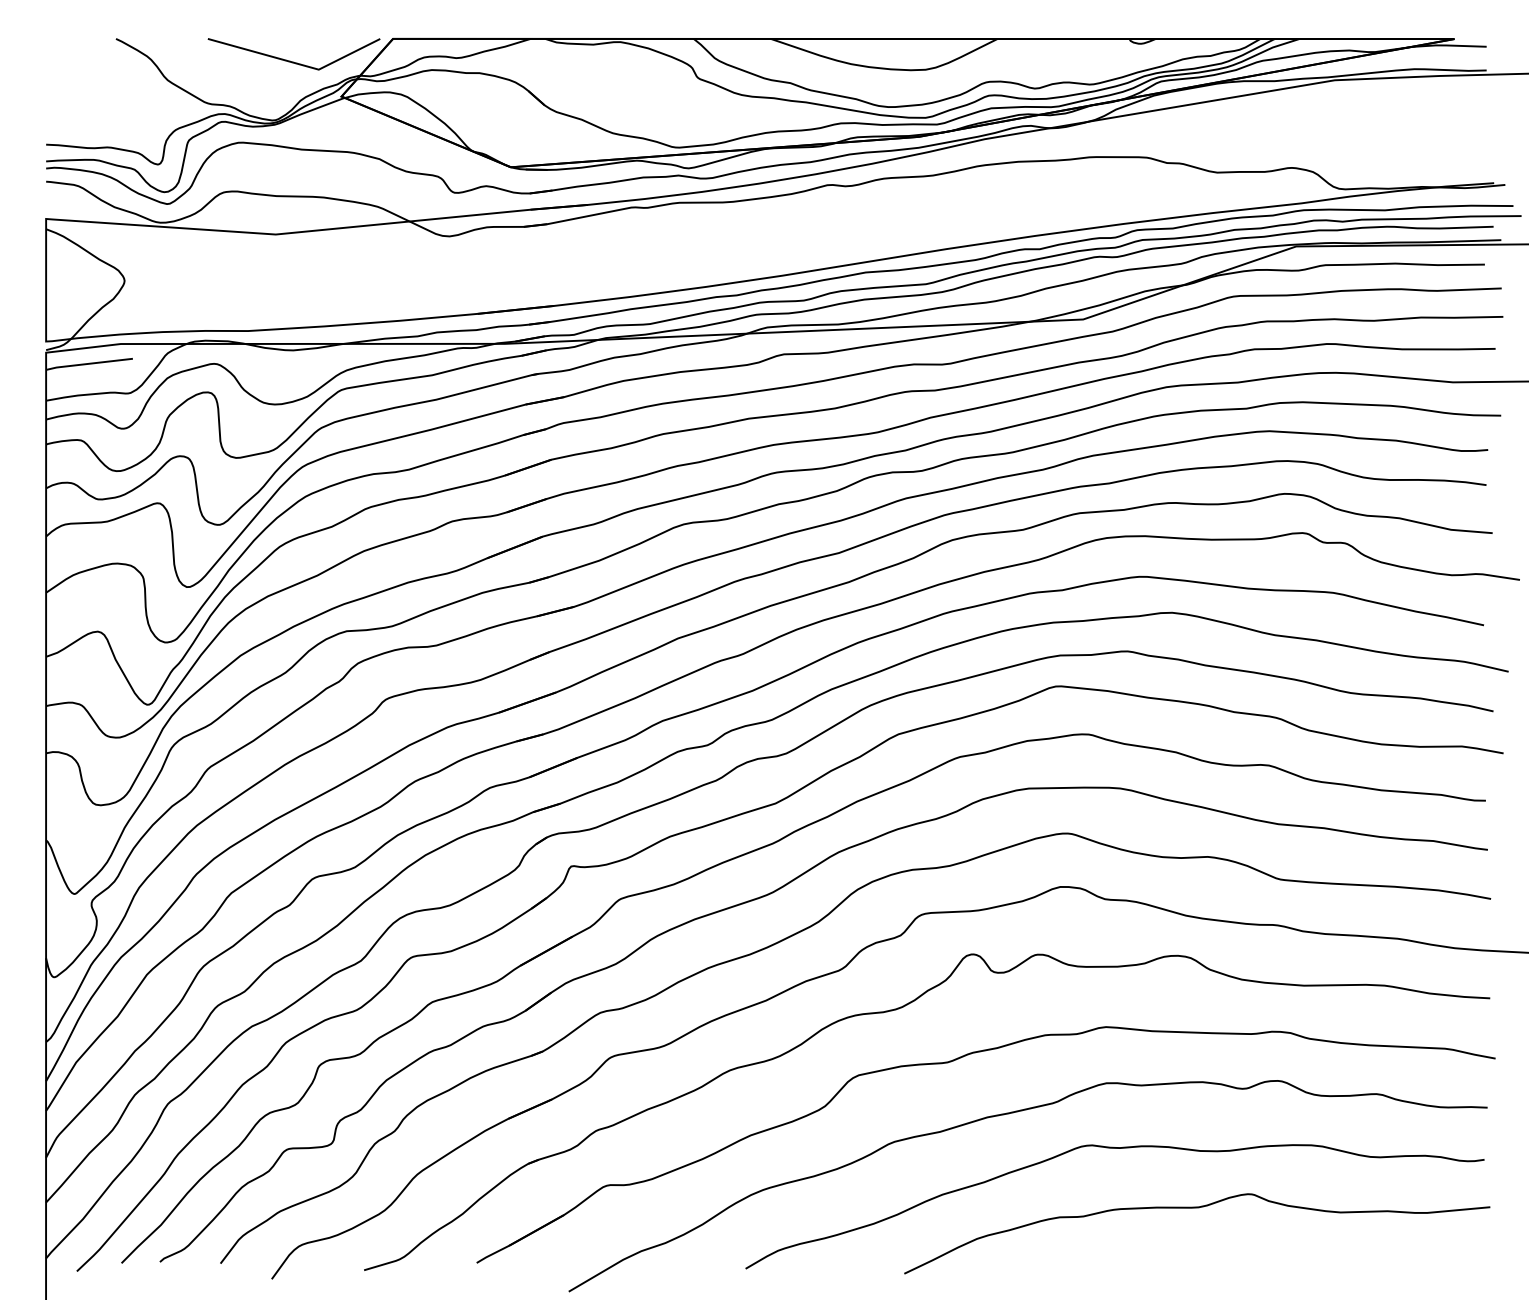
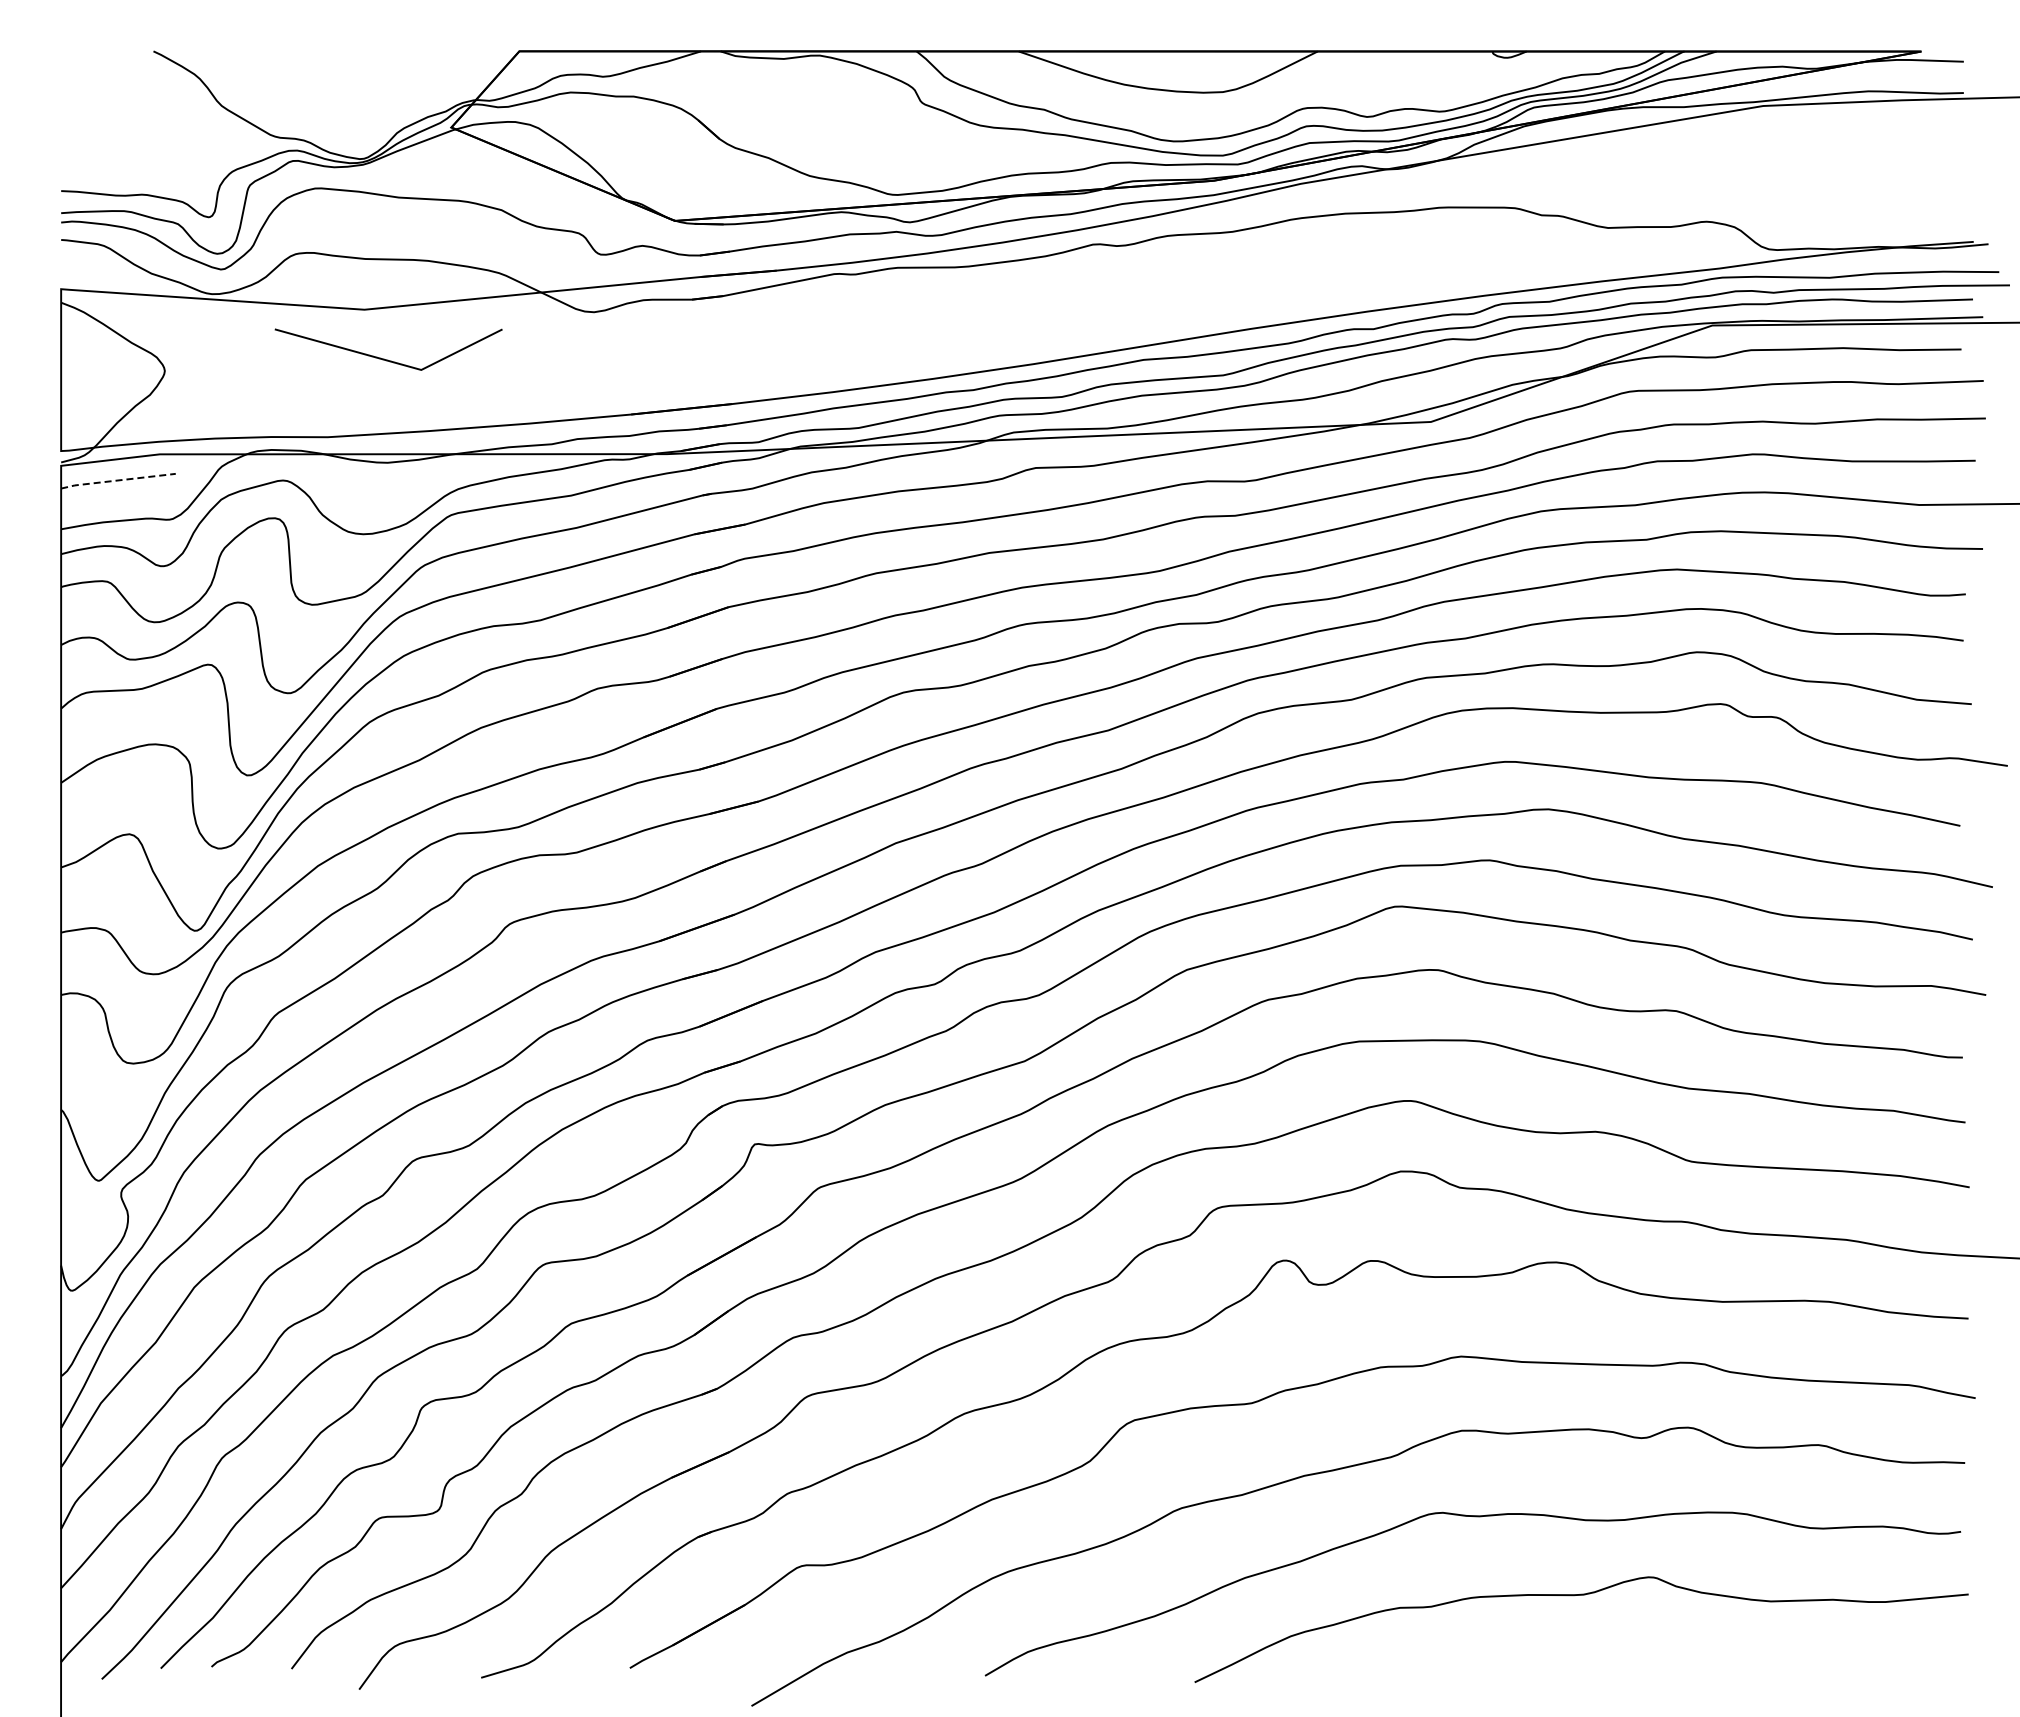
line: (290, 60) -> (384, 358), moved
line: (88, 363) -> (117, 480), solid -> dashed

